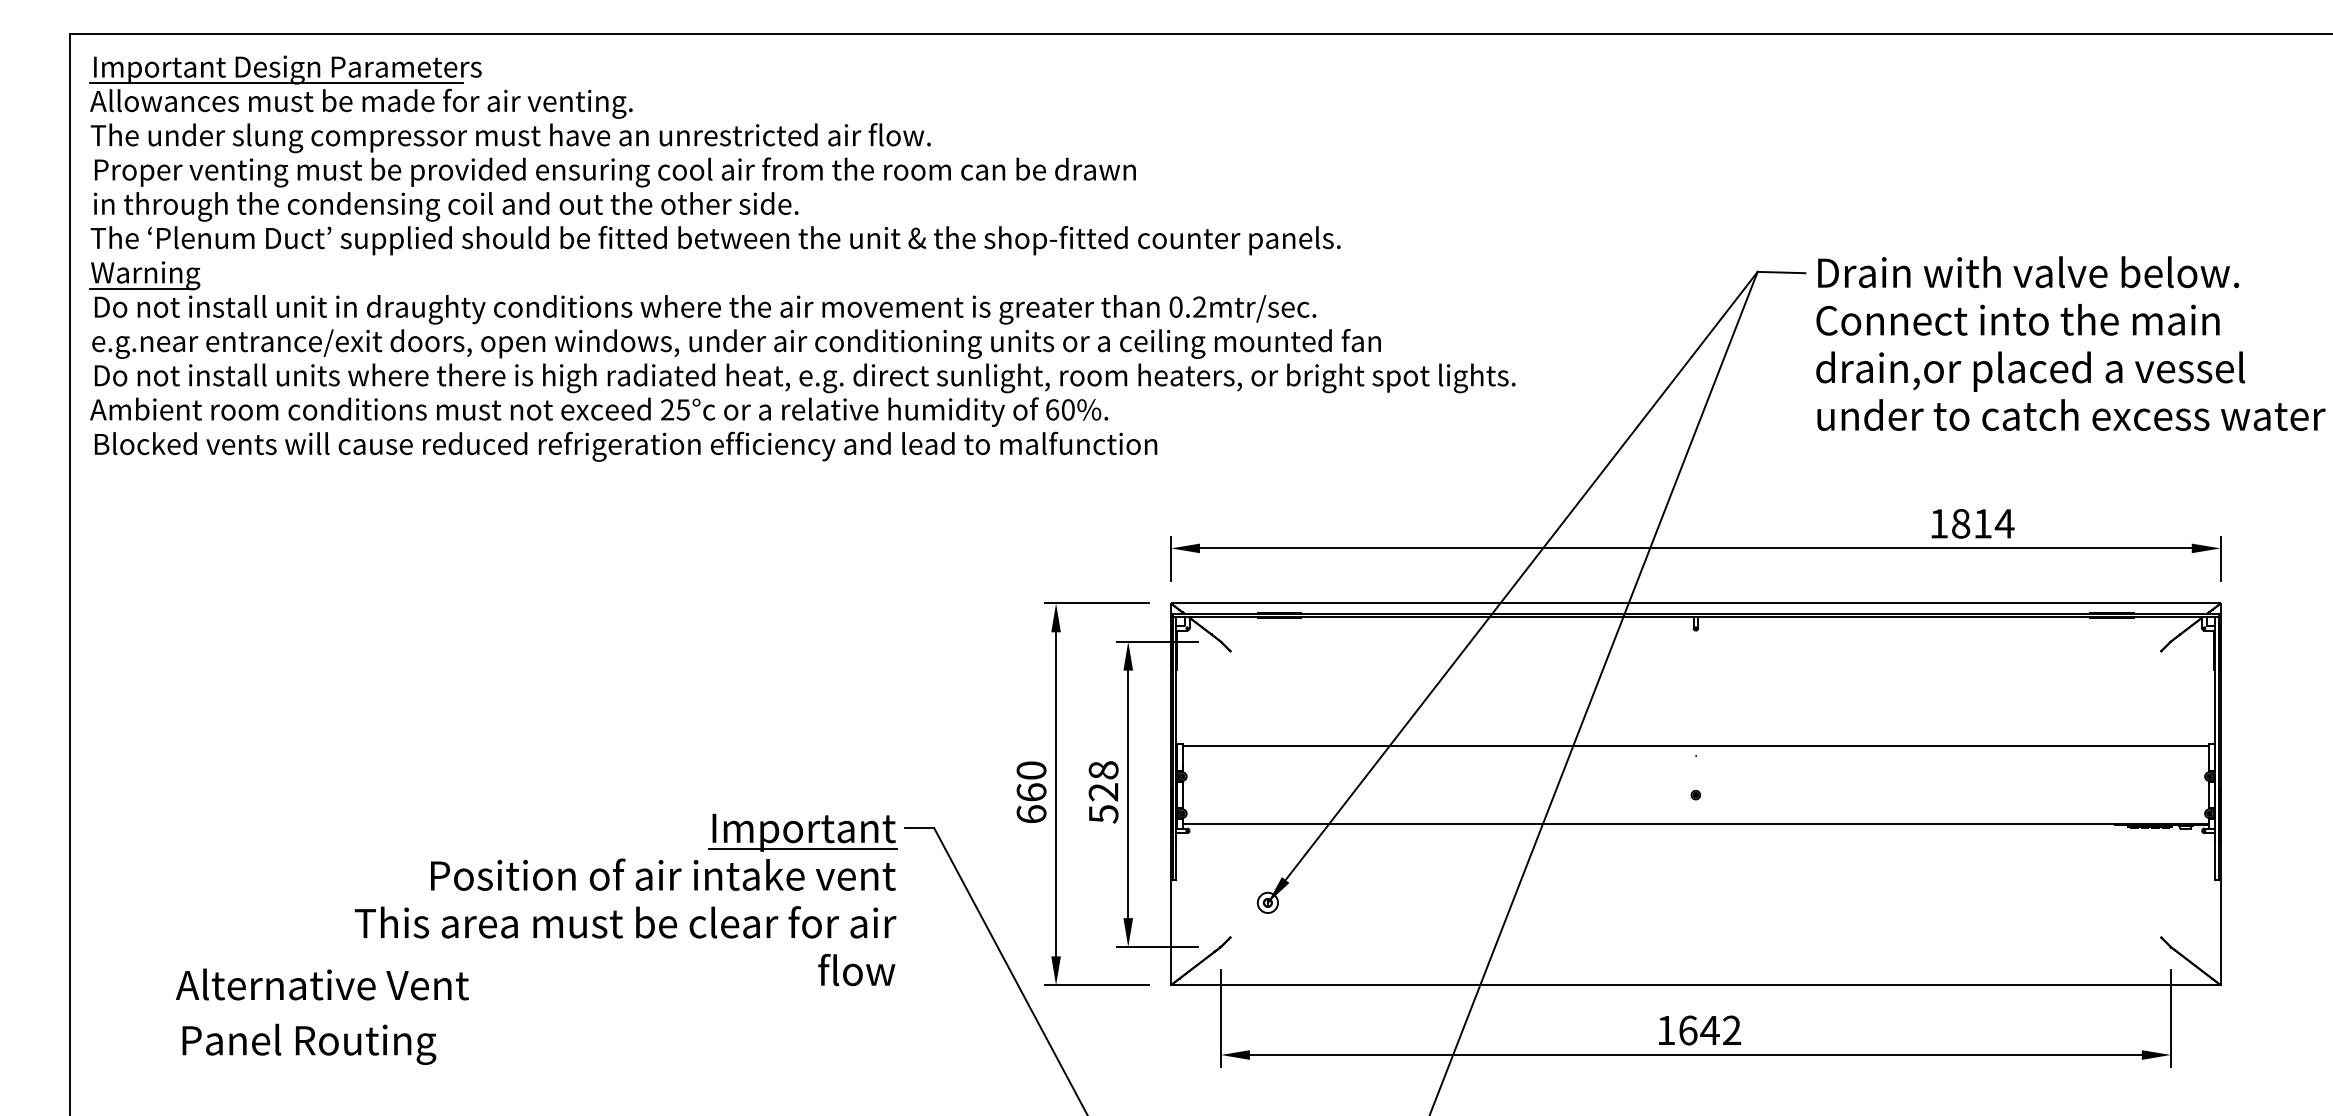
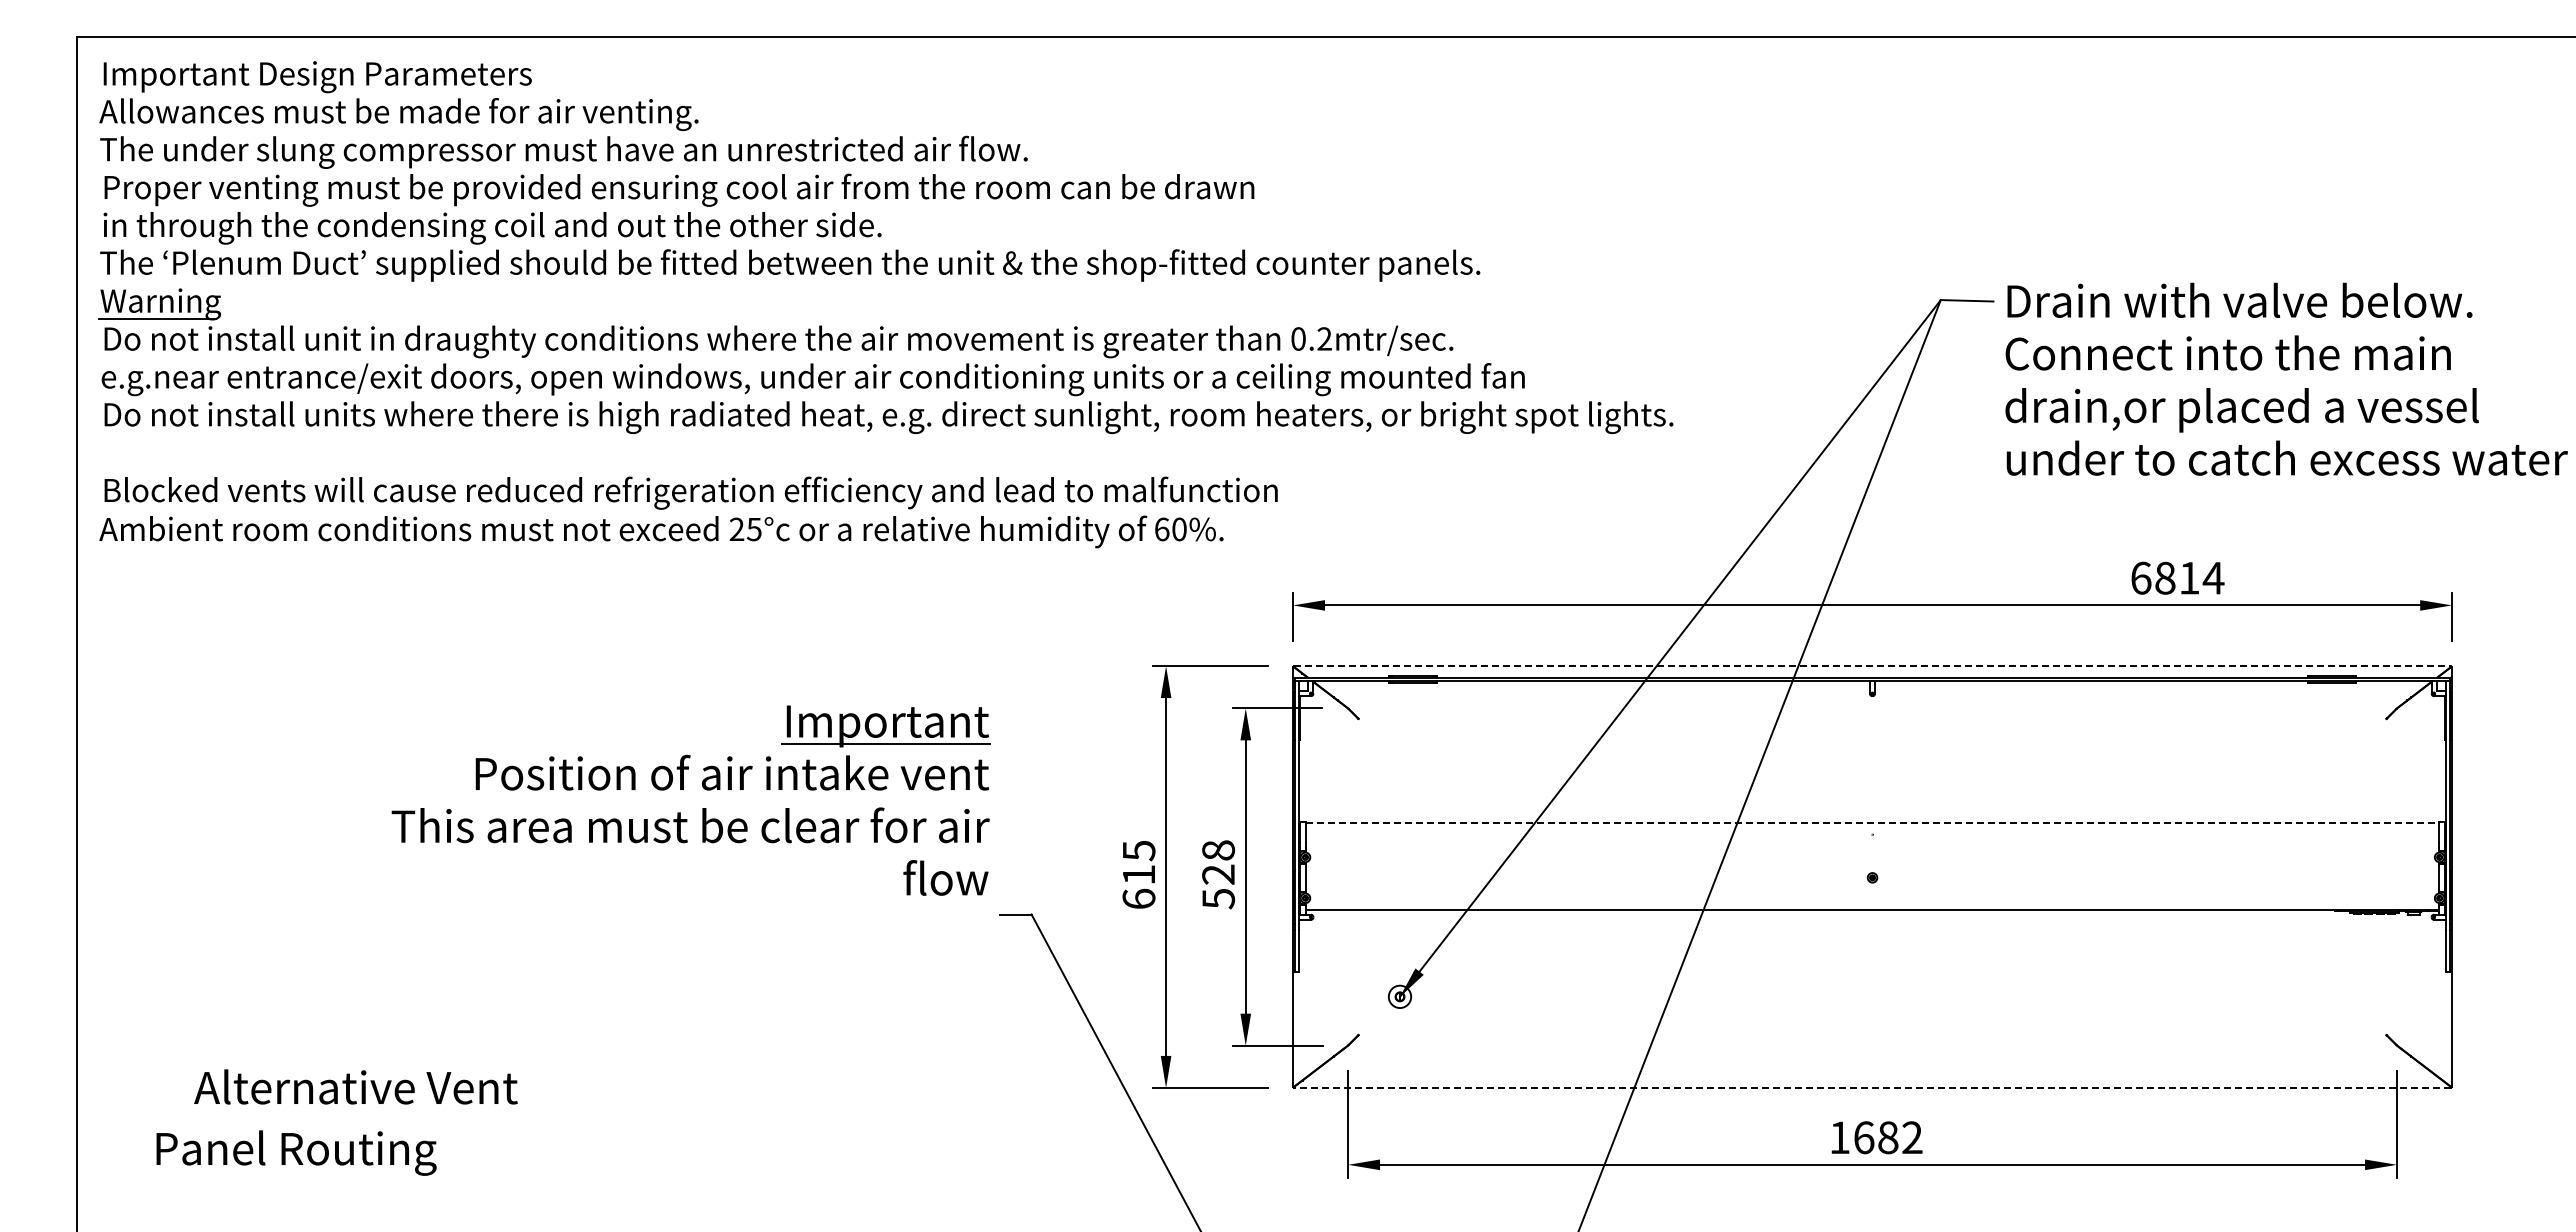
line: (276, 83) -> (305, 91), removed
text: (599, 411) -> (661, 531), moved
text: (1939, 523) -> (2141, 577), 1814 -> 6814
line: (1695, 603) -> (1872, 666), solid -> dashed
line: (1696, 745) -> (1873, 823), solid -> dashed
text: (1031, 781) -> (1138, 862), 660 -> 615
part: (619, 889) -> (683, 789), moved
line: (1695, 984) -> (1872, 1087), solid -> dashed
text: (1710, 1030) -> (1888, 1137), 1642 -> 1682
text: (309, 1043) -> (296, 1152), moved

